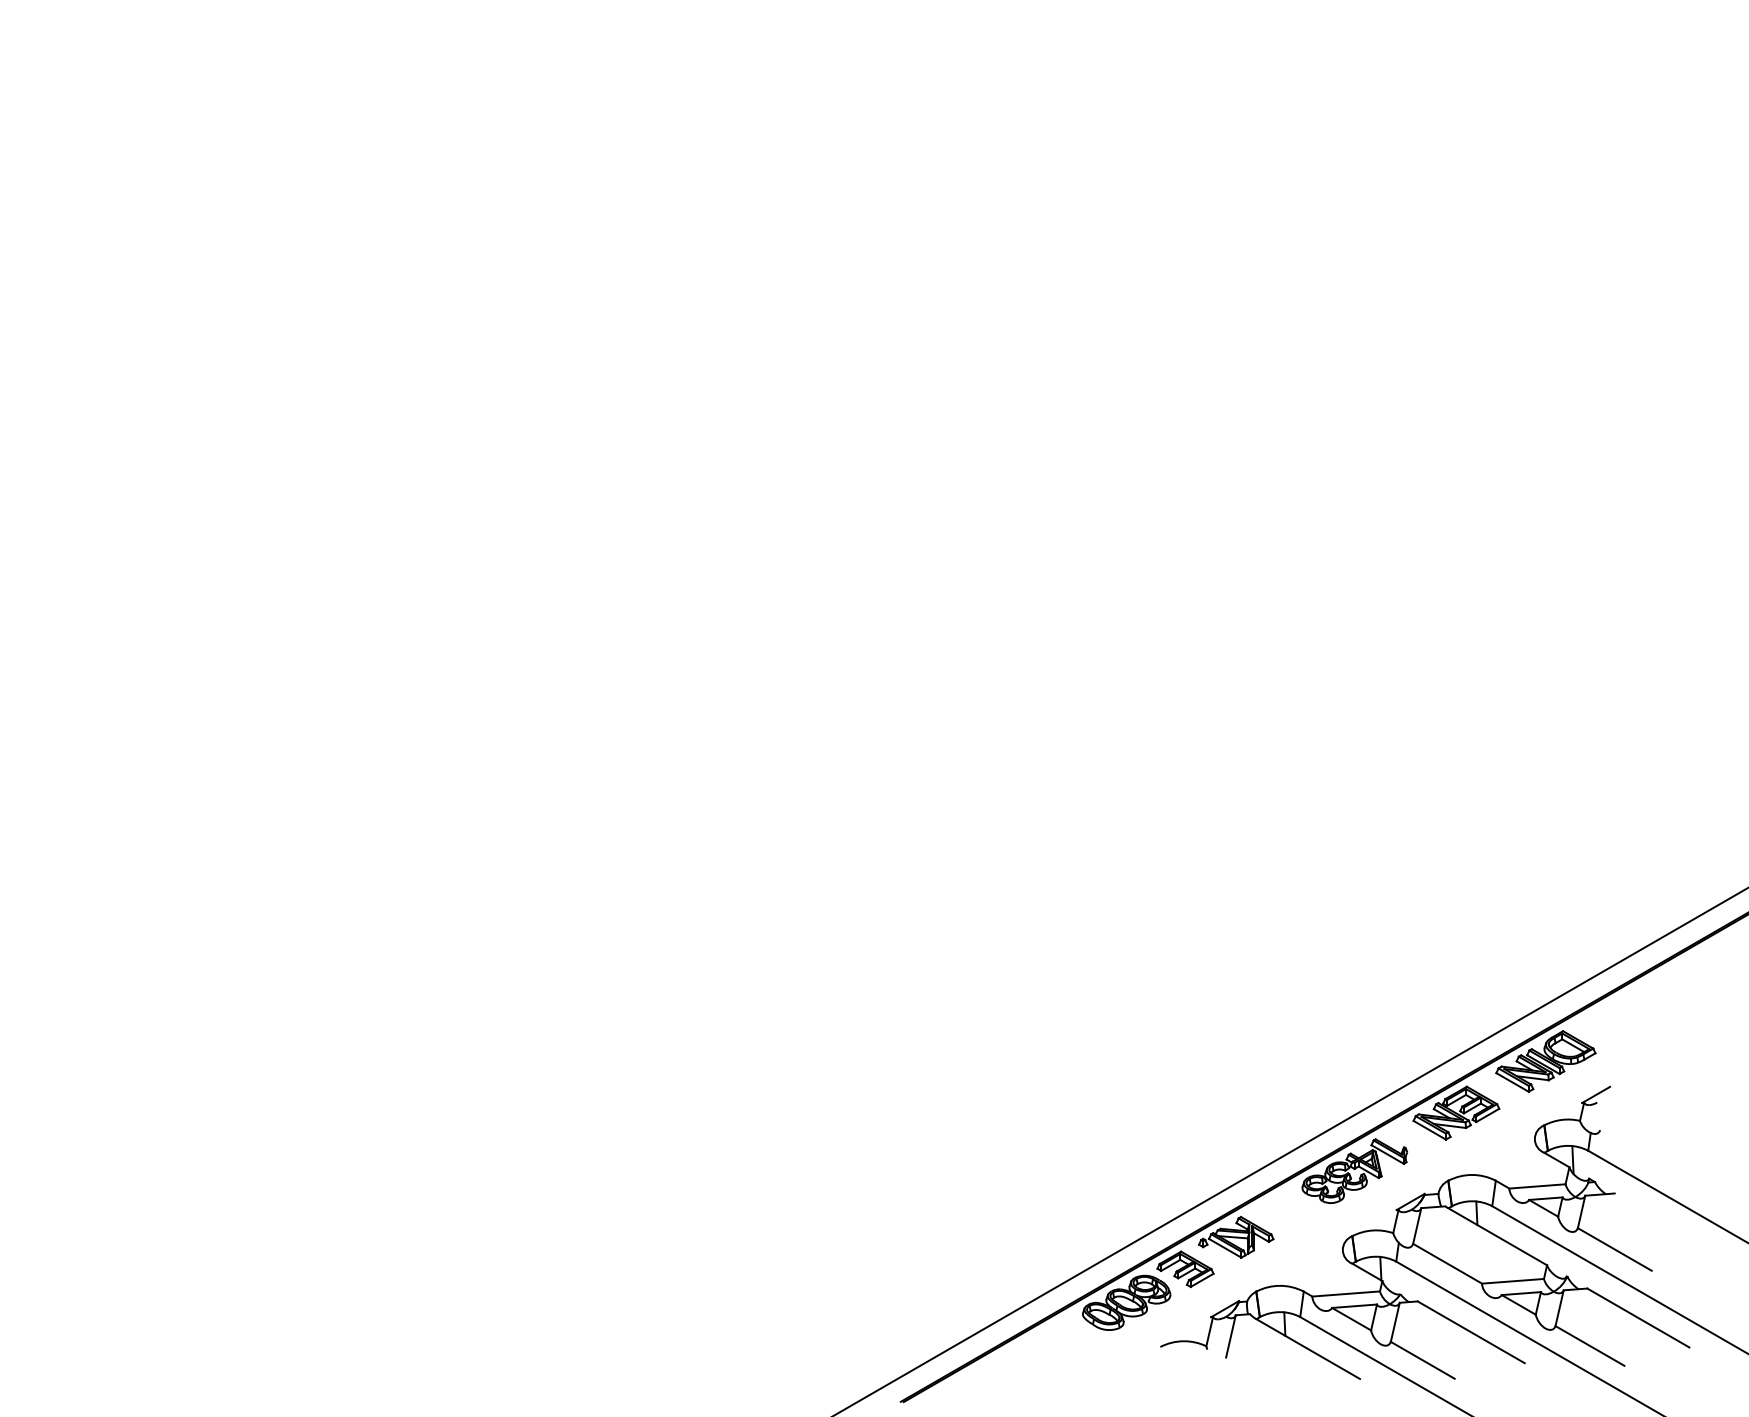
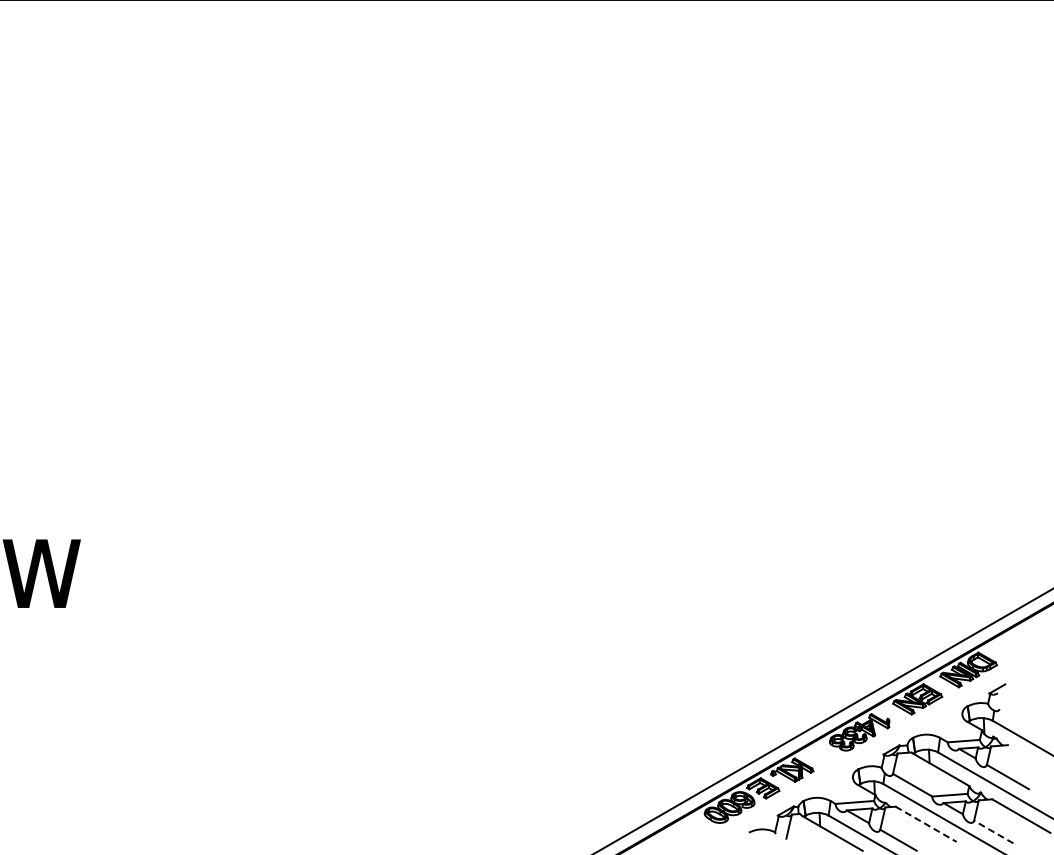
line: (1471, 1332) -> (926, 824), solid -> dashed
line: (1589, 1346) -> (993, 832), solid -> dashed

